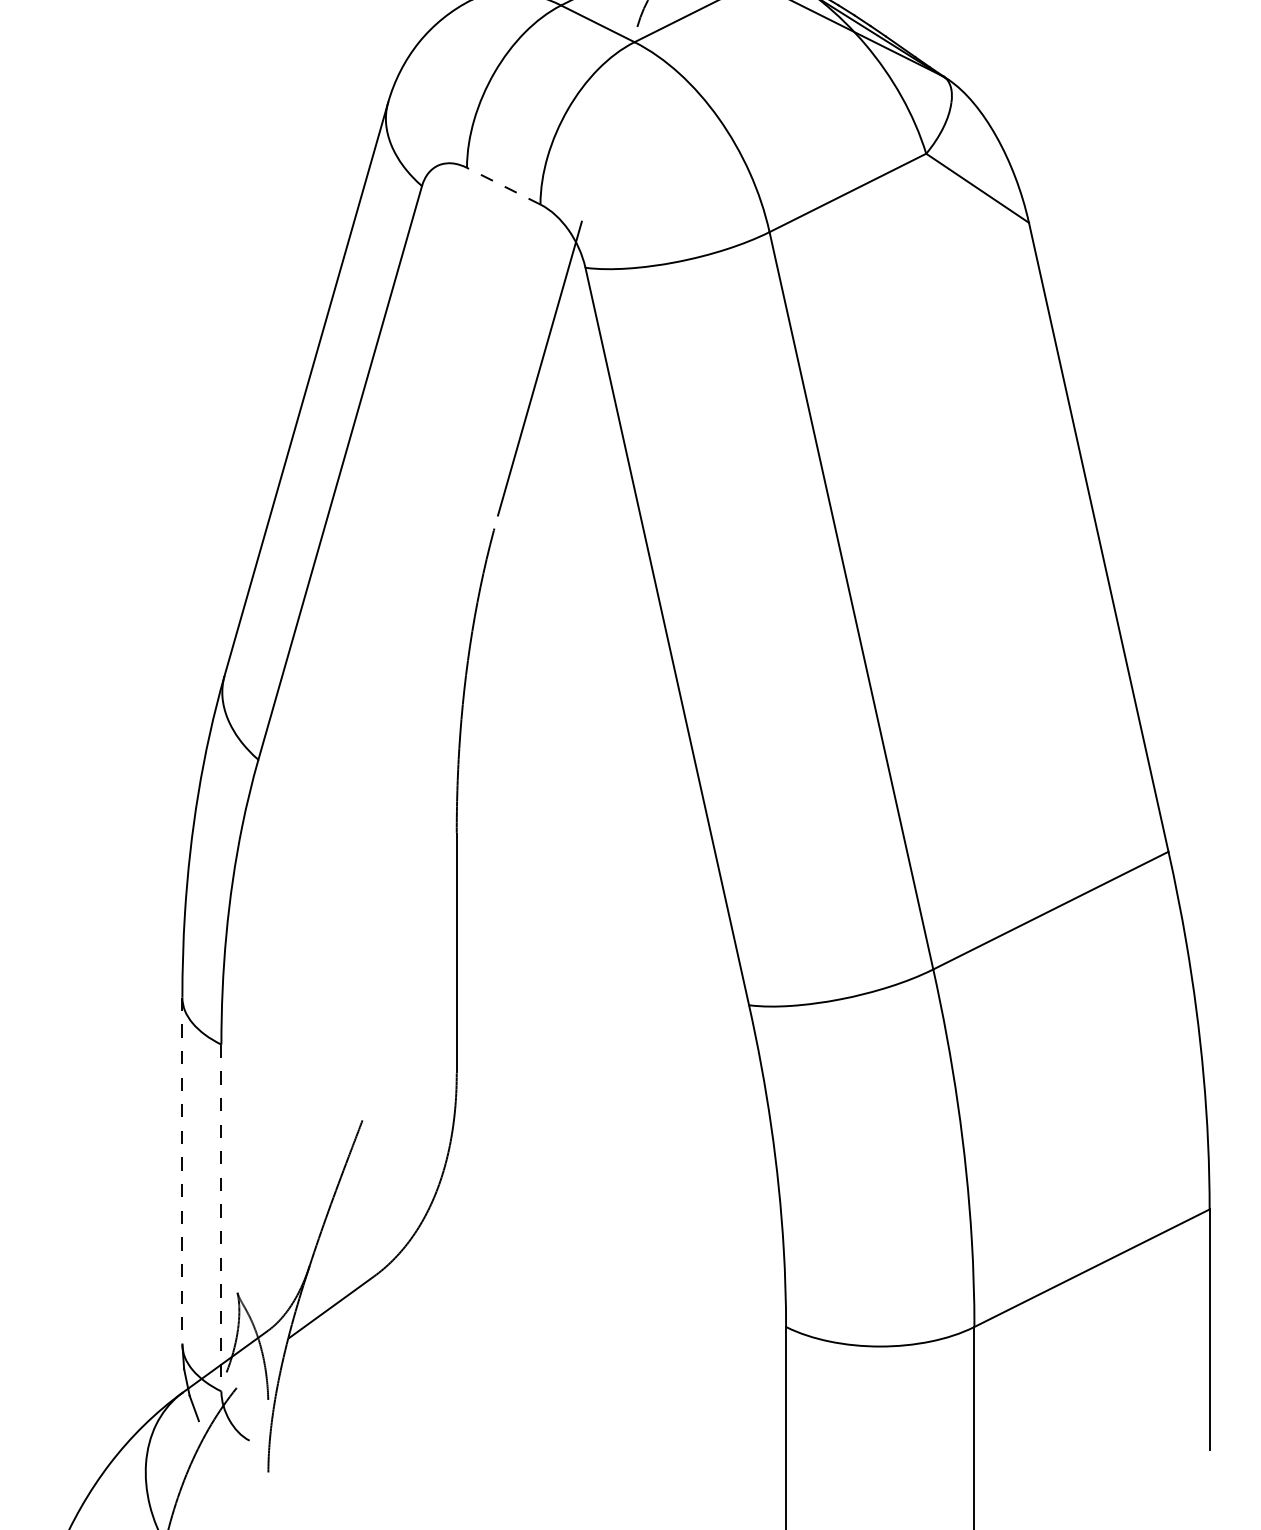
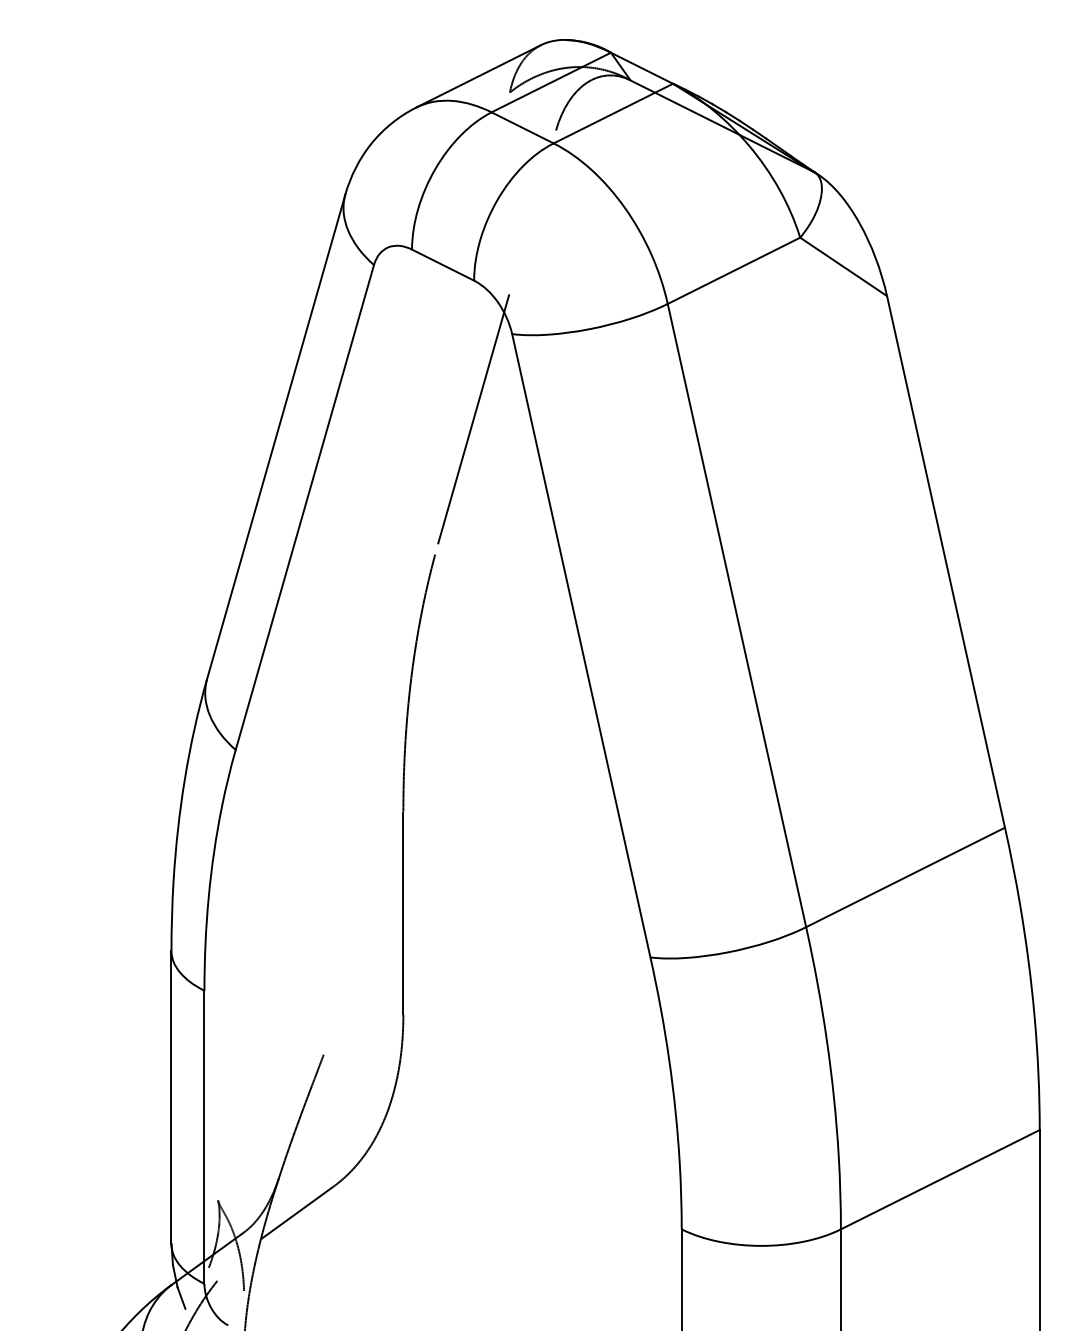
line: (504, 186) -> (443, 265), dashed -> solid
line: (182, 1170) -> (171, 1097), dashed -> solid
line: (221, 1218) -> (204, 1137), dashed -> solid

